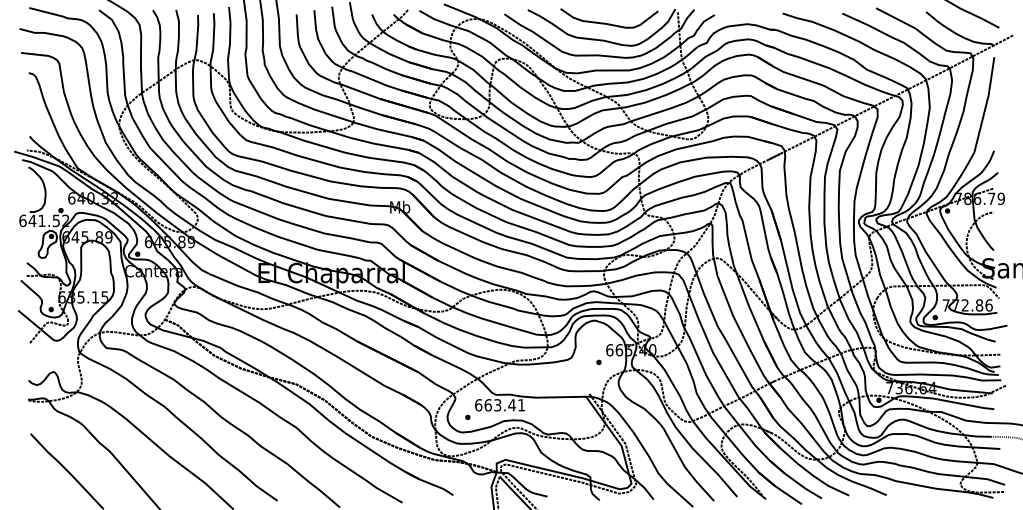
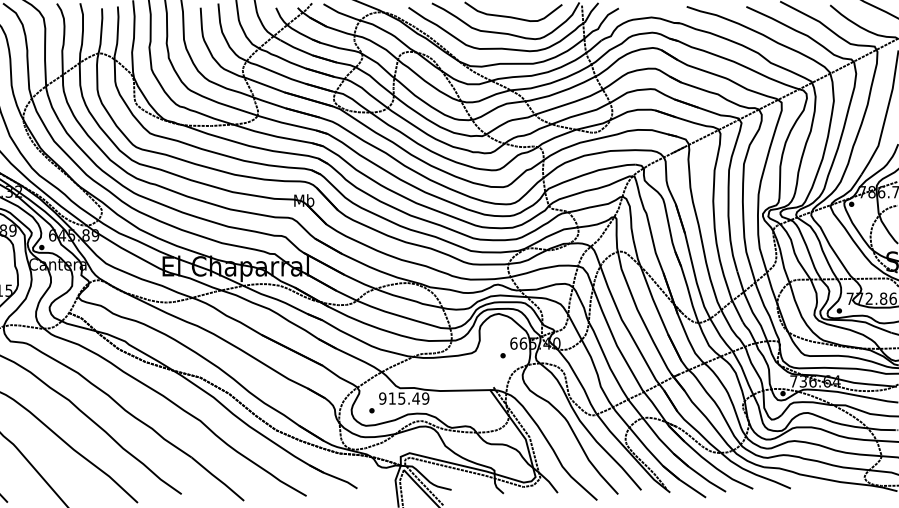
text: (500, 405) -> (404, 398), 663.41 -> 915.49

